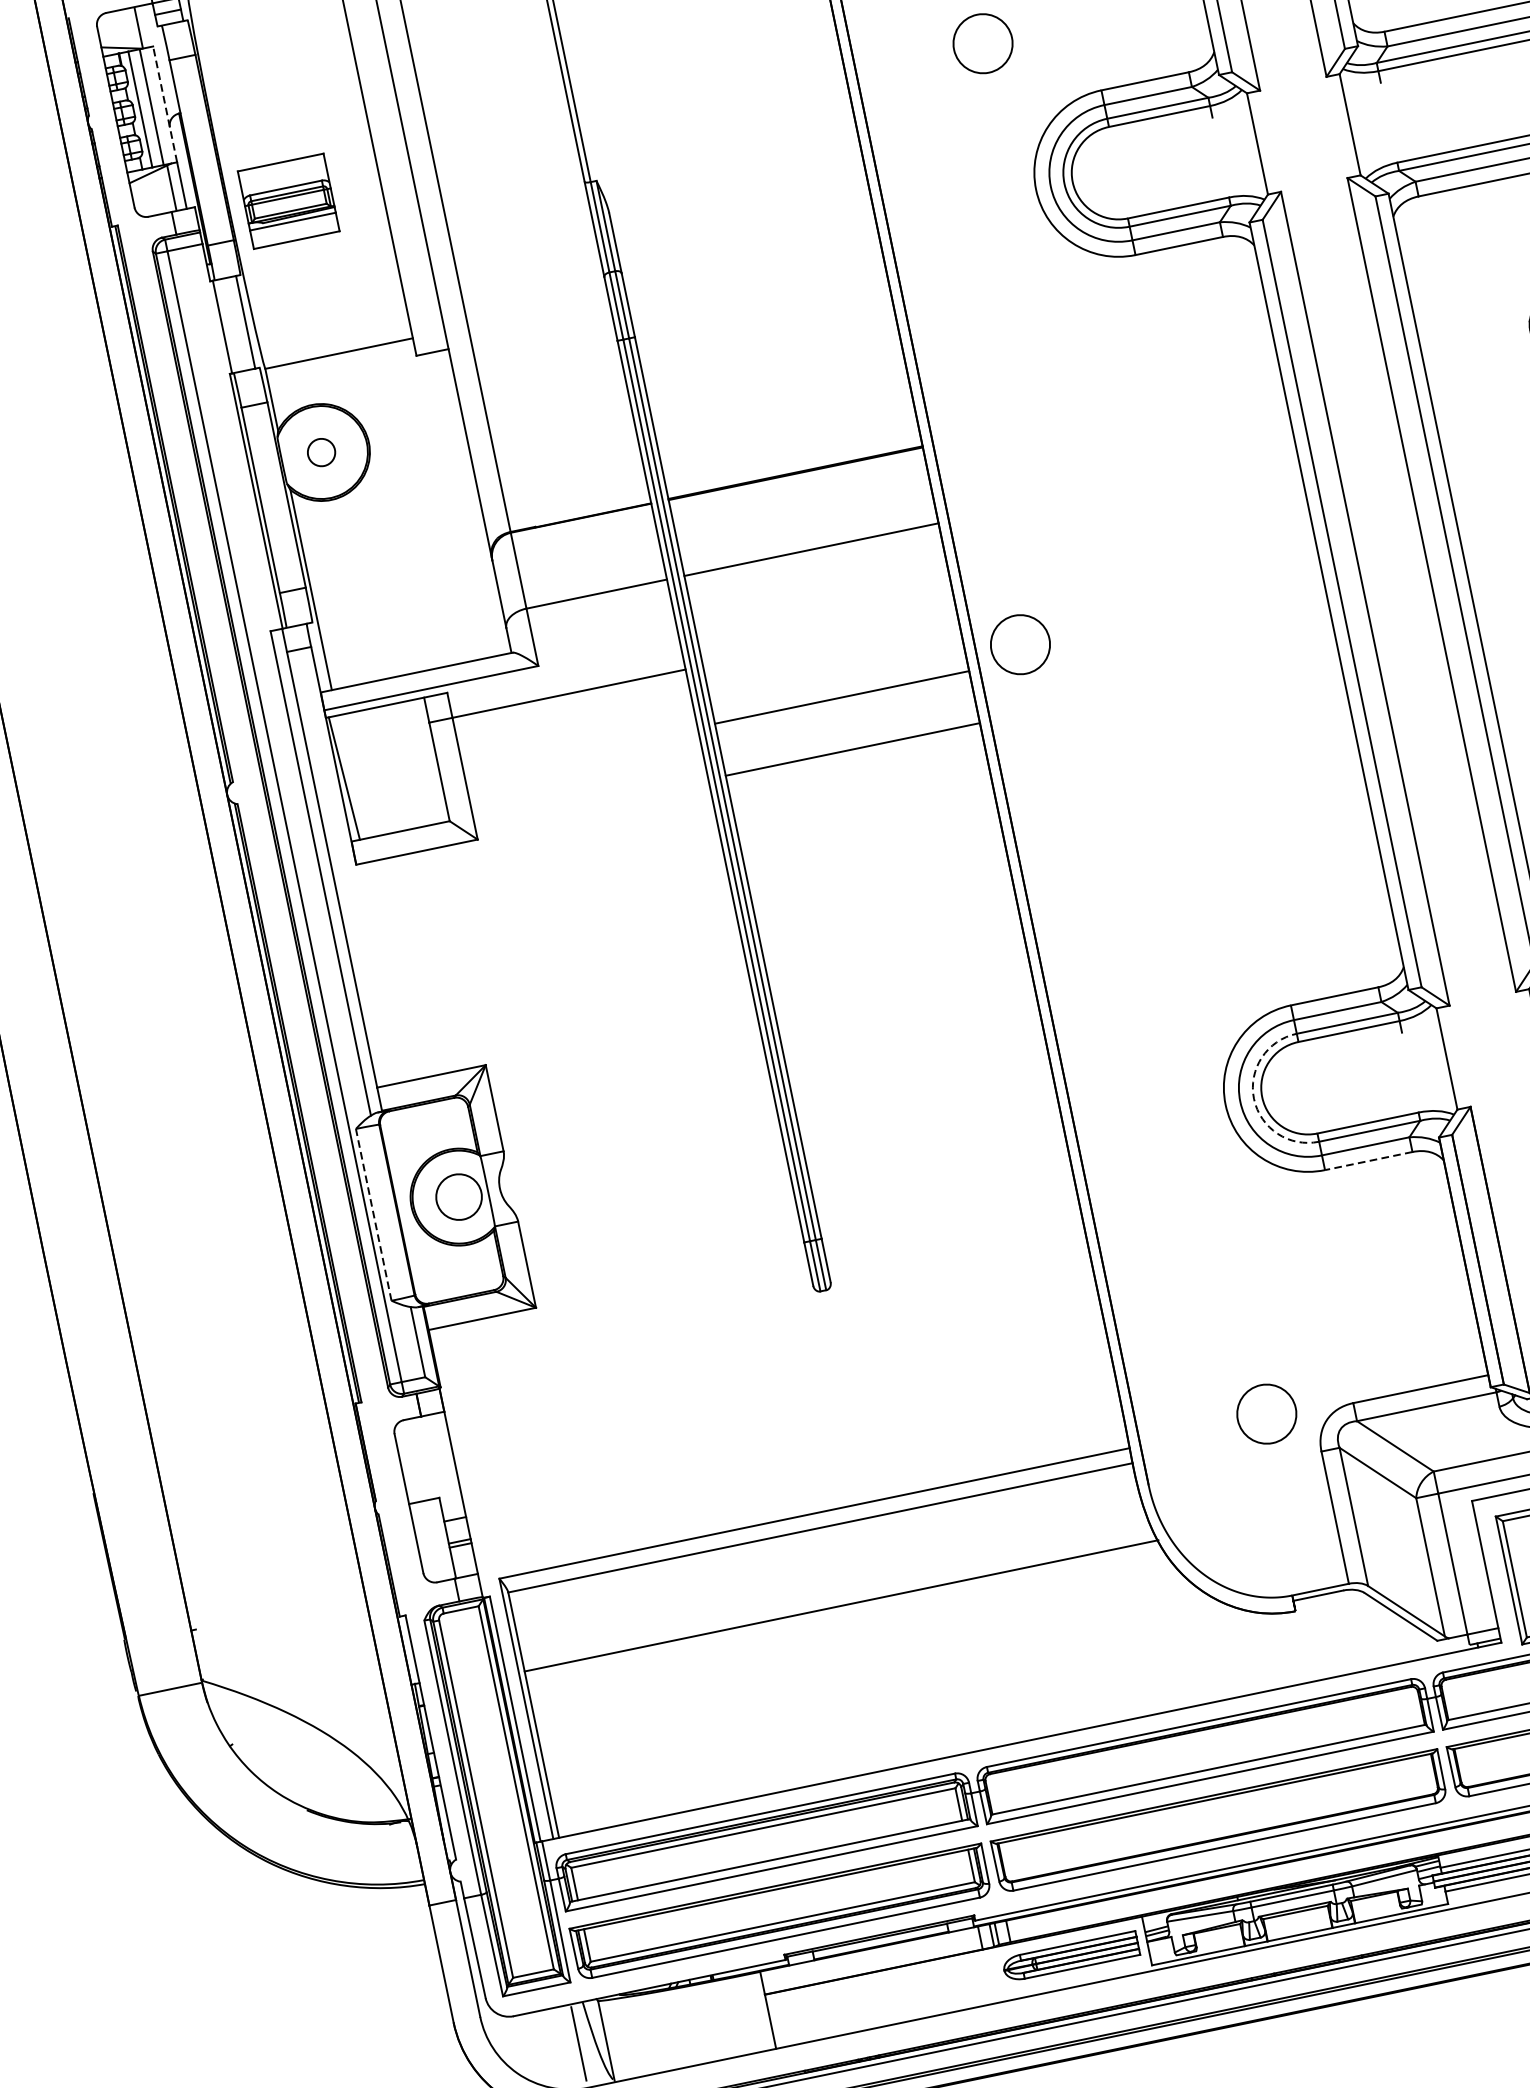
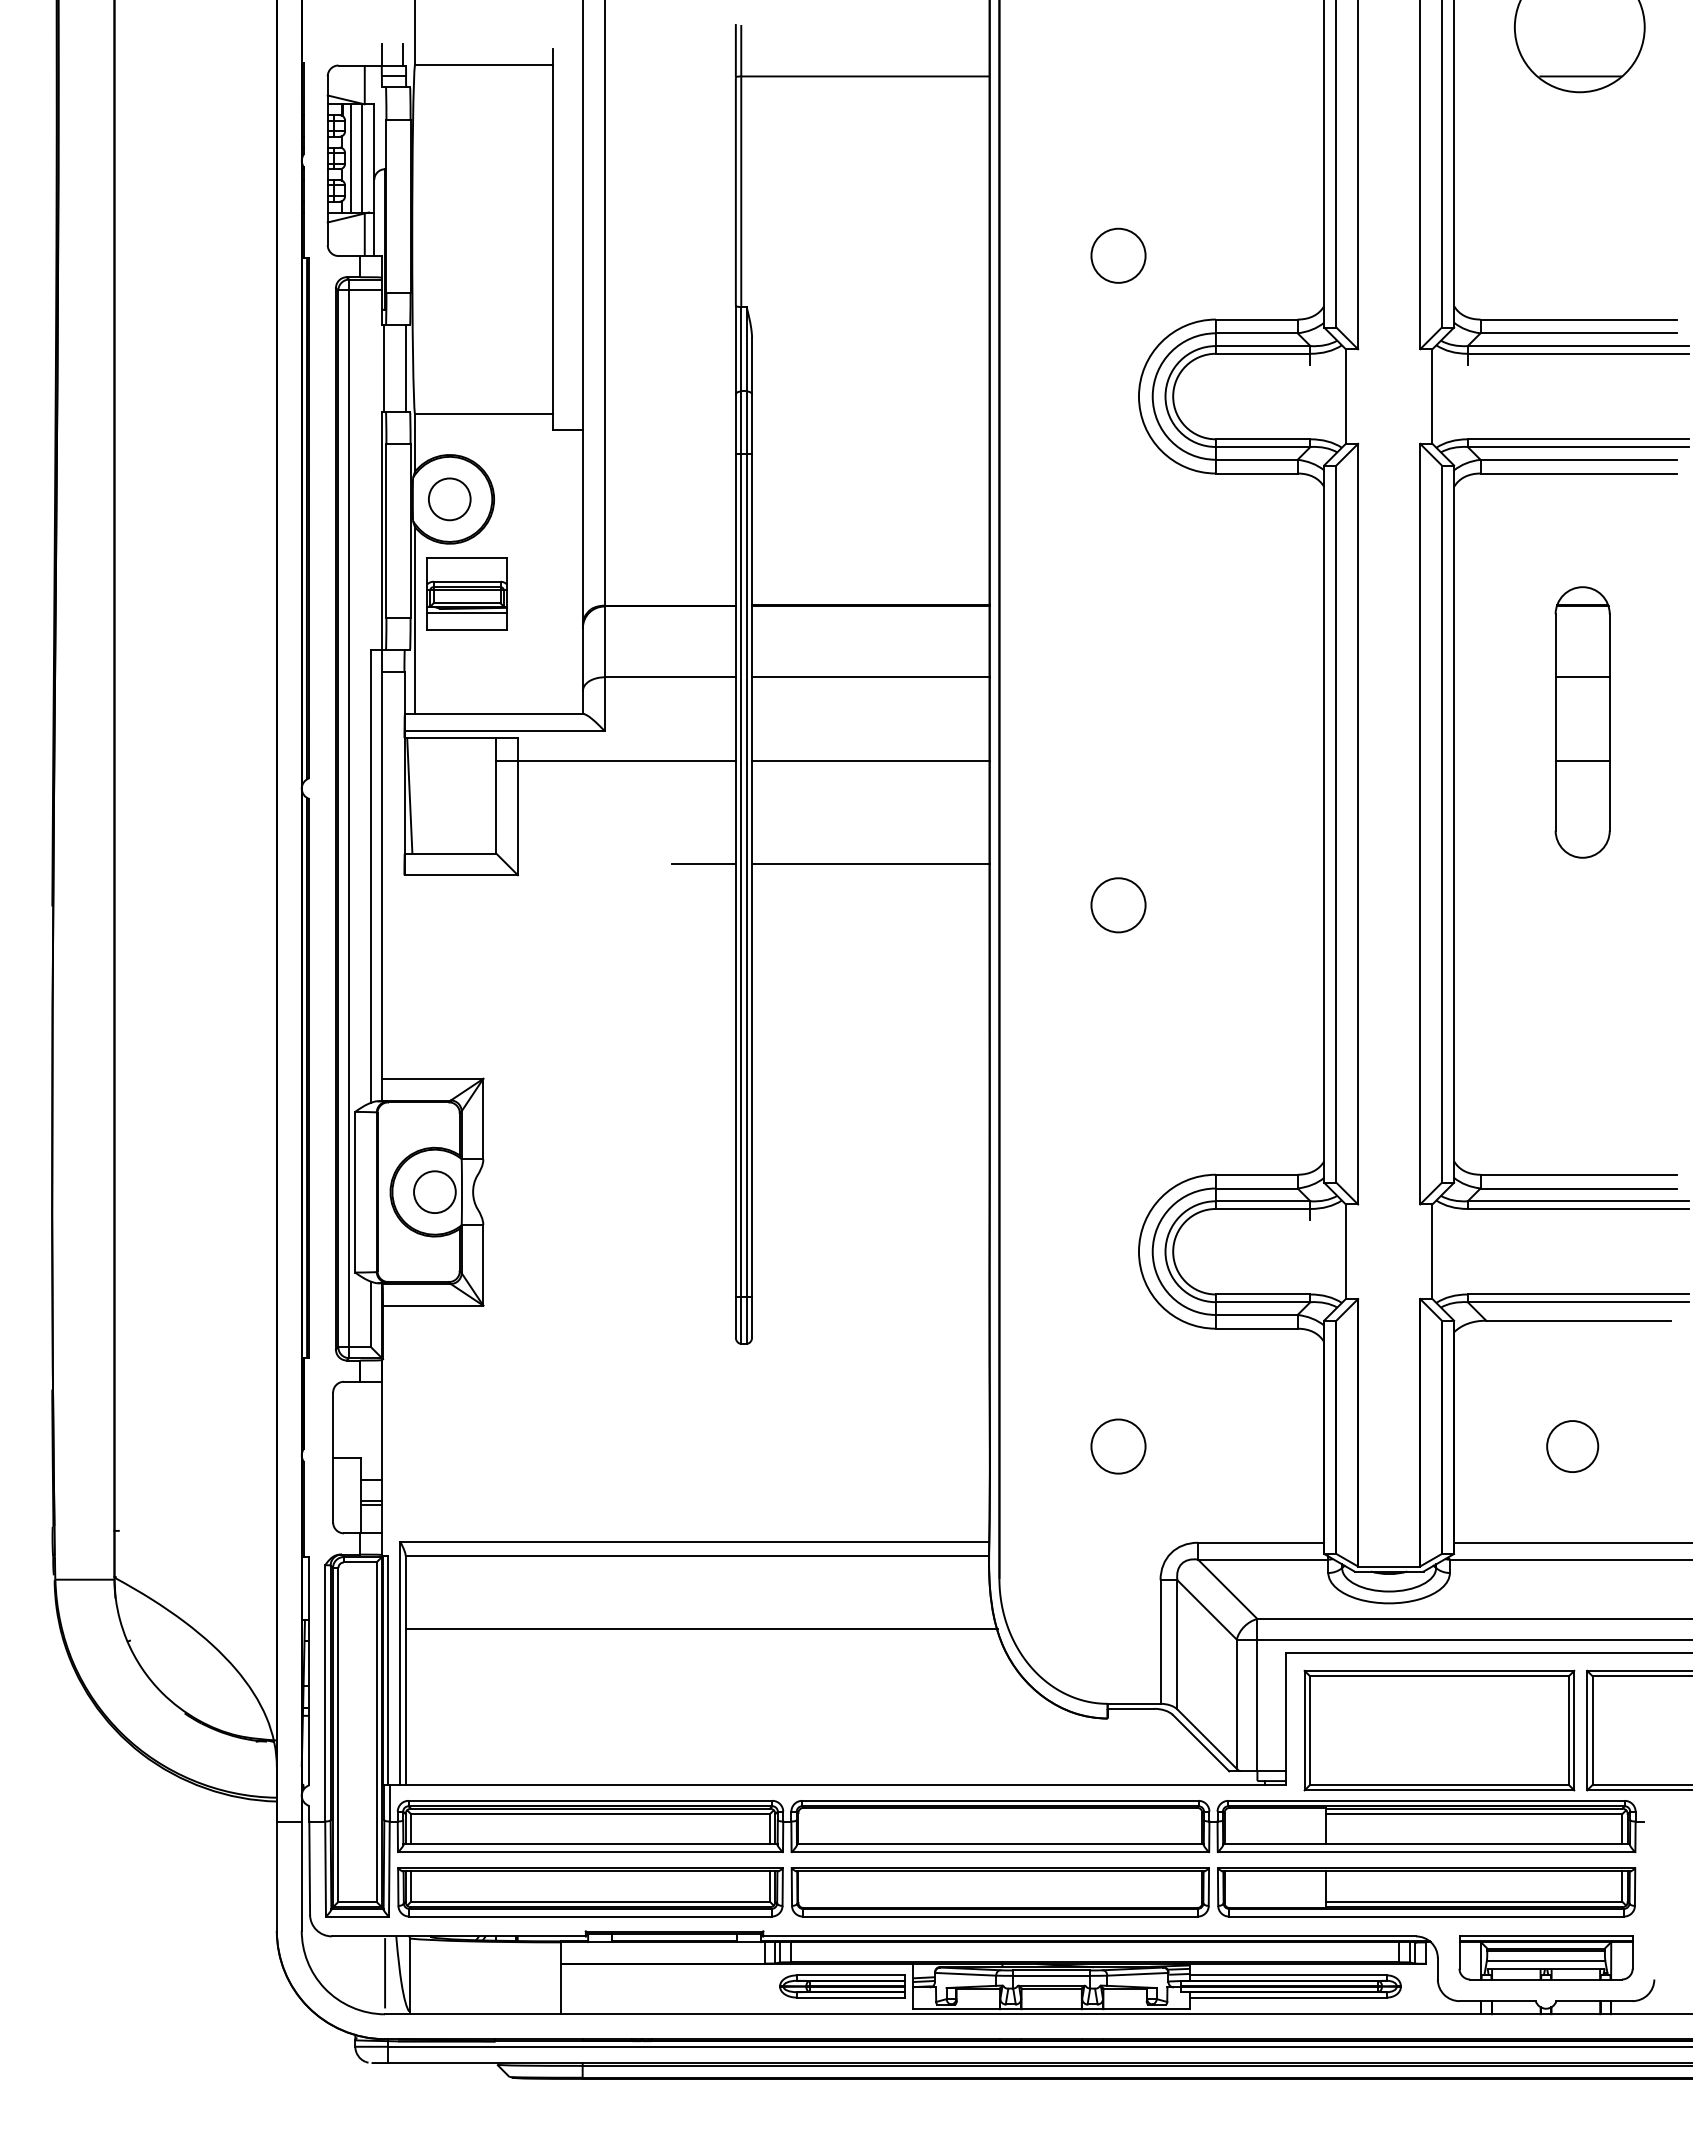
line: (165, 103) -> (374, 157), dashed -> solid
part: (287, 200) -> (466, 593), moved
circle: (321, 452) -> (449, 499), size x1.67
circle: (1020, 644) -> (1118, 905), moved
line: (841, 697) -> (870, 761), moved
line: (673, 786) -> (703, 864), added
arc: (1253, 1098) -> (1165, 1251), dashed -> solid
line: (1368, 1160) -> (1256, 1328), dashed -> solid
line: (373, 1213) -> (355, 1191), dashed -> solid
circle: (1266, 1414) -> (1118, 1446), moved

